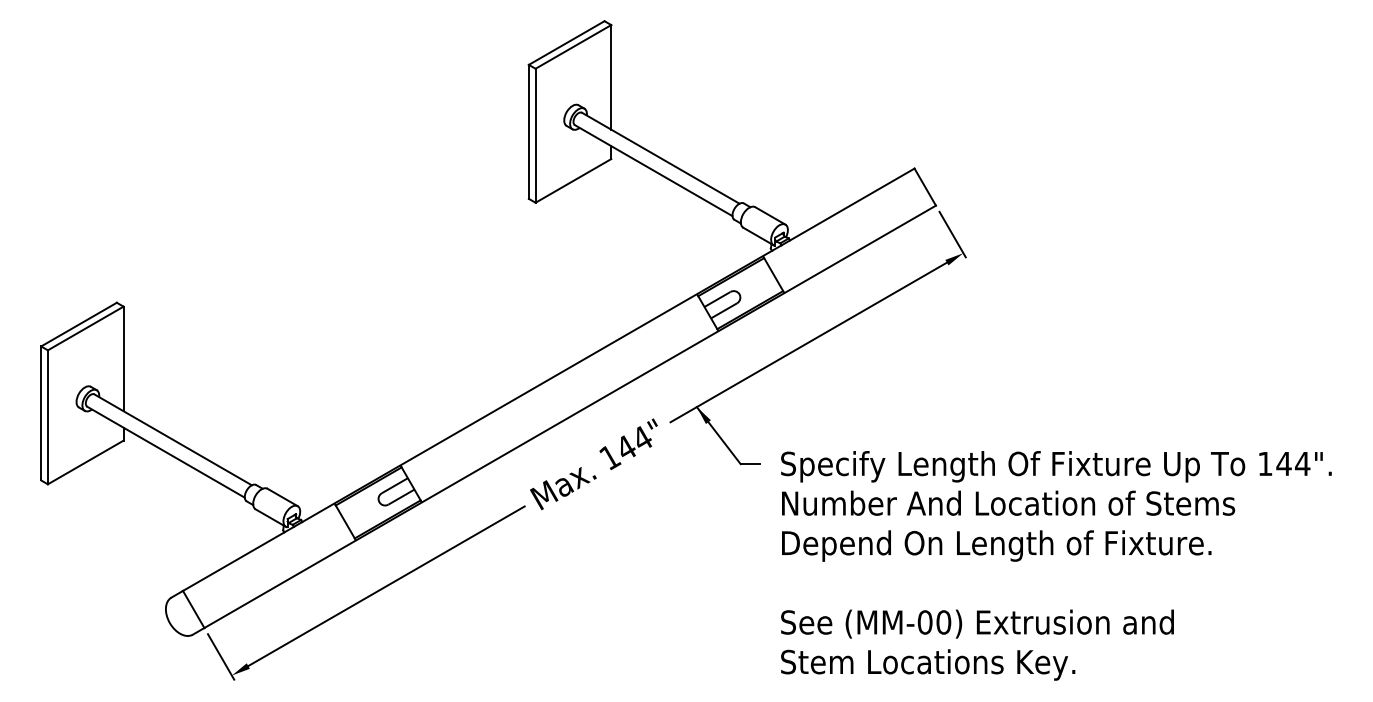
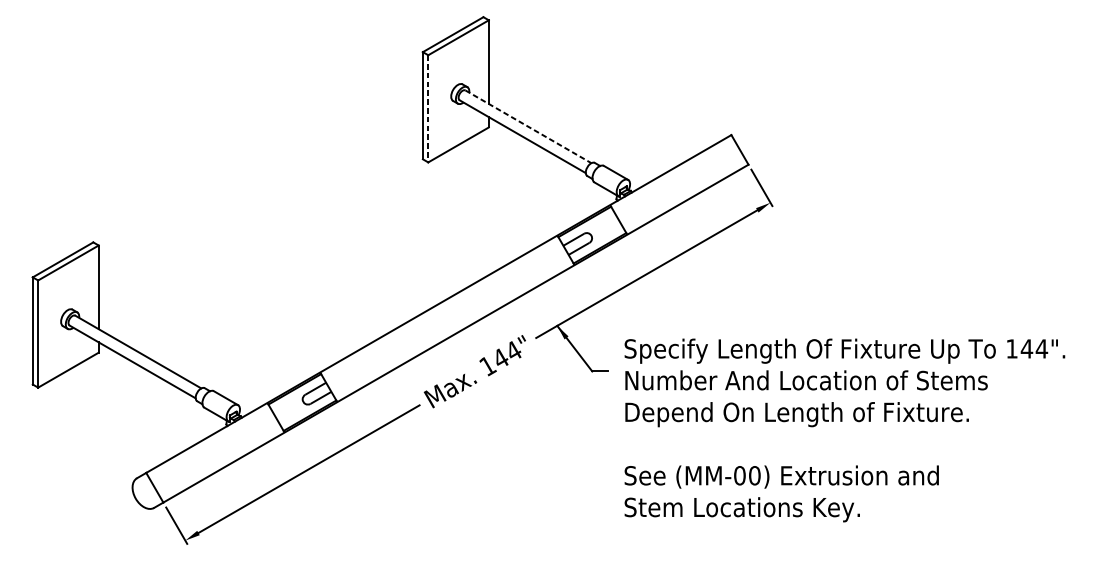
line: (535, 135) -> (428, 108), solid -> dashed
line: (660, 158) -> (528, 127), solid -> dashed
text: (1056, 565) -> (844, 430), moved

